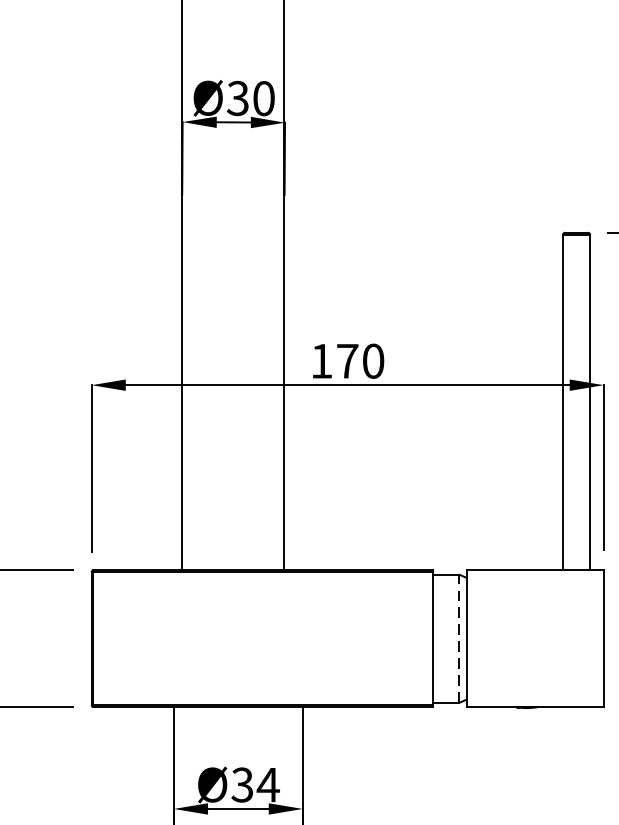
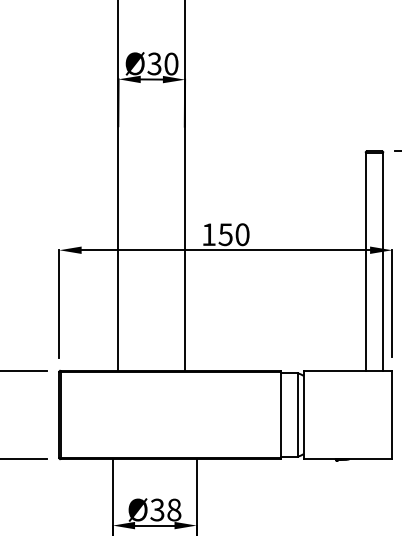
text: (347, 360) -> (225, 234), 170 -> 150
line: (459, 637) -> (298, 414), dashed -> solid
text: (267, 784) -> (173, 509), Ø34 -> Ø38

